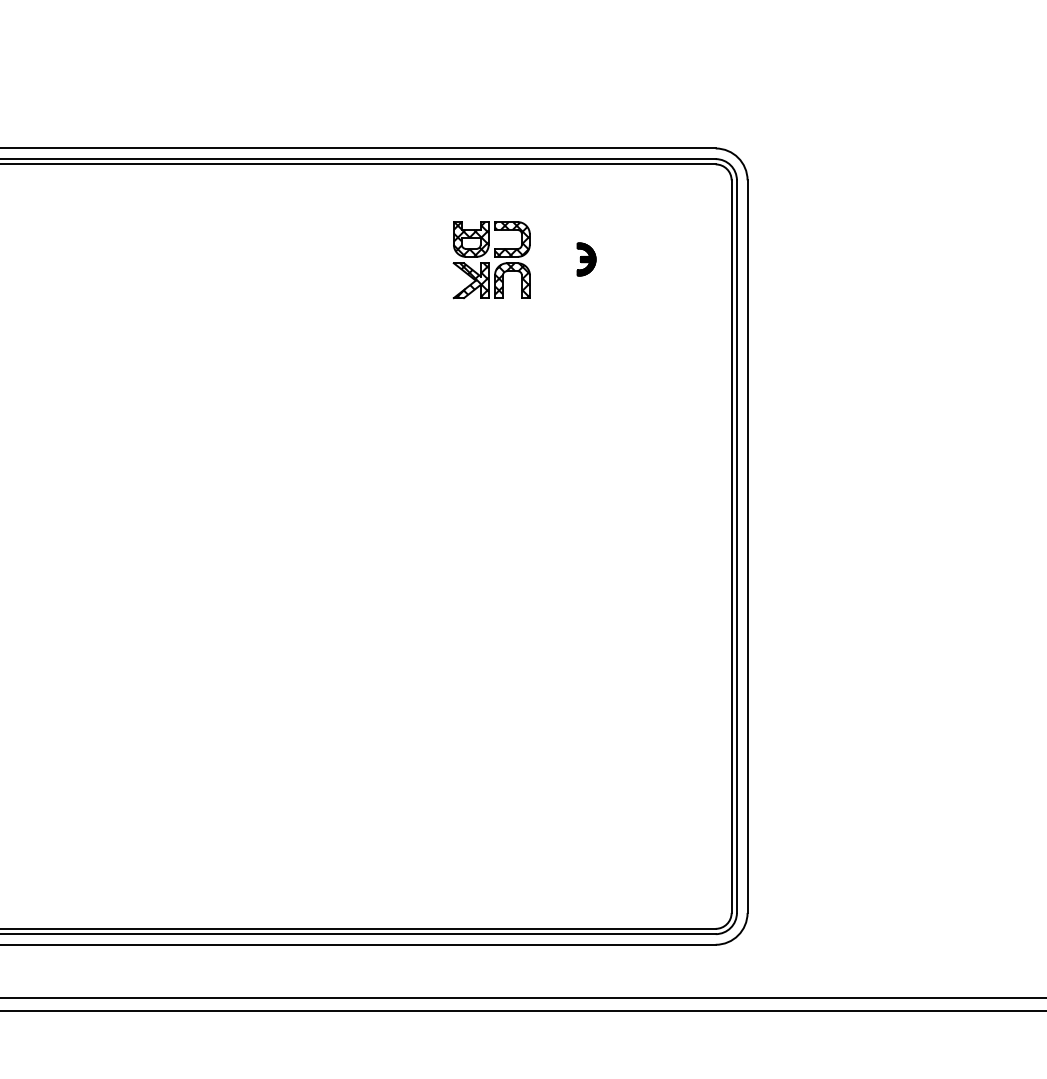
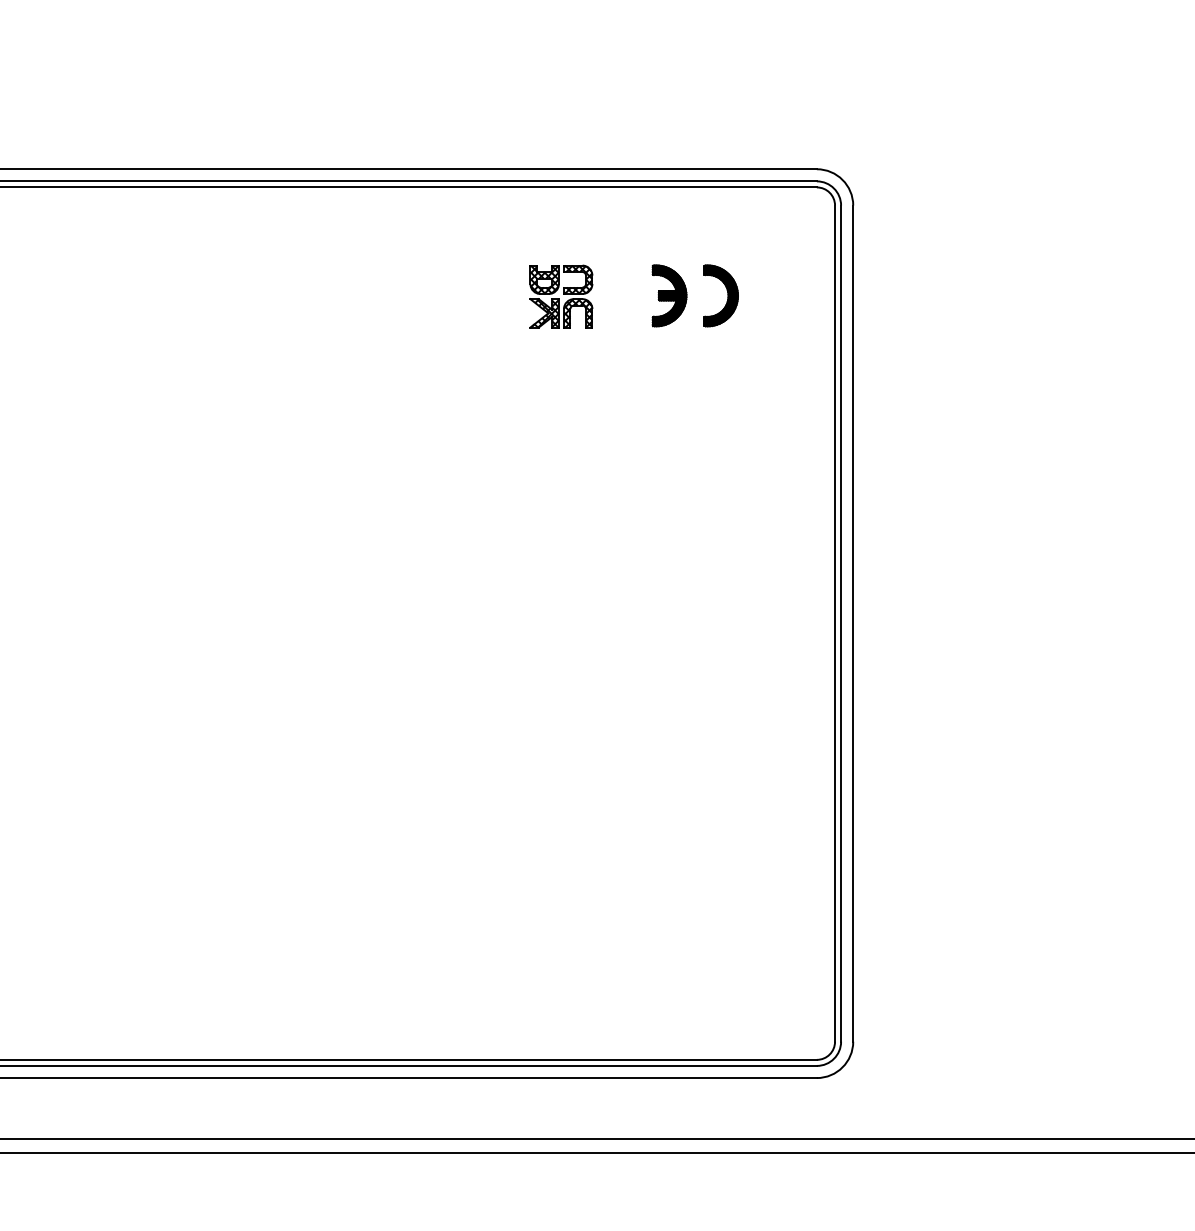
part: (491, 259) -> (561, 296), size x0.71
part: (586, 259) -> (669, 295), size x1.67
part: (637, 259) -> (727, 295), added

